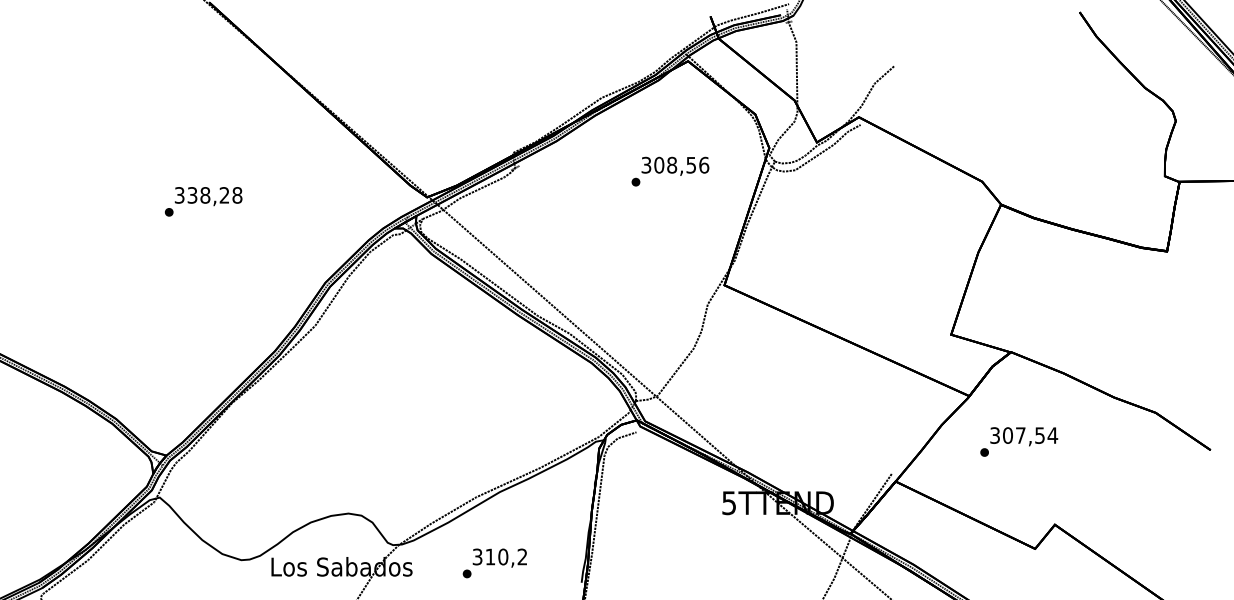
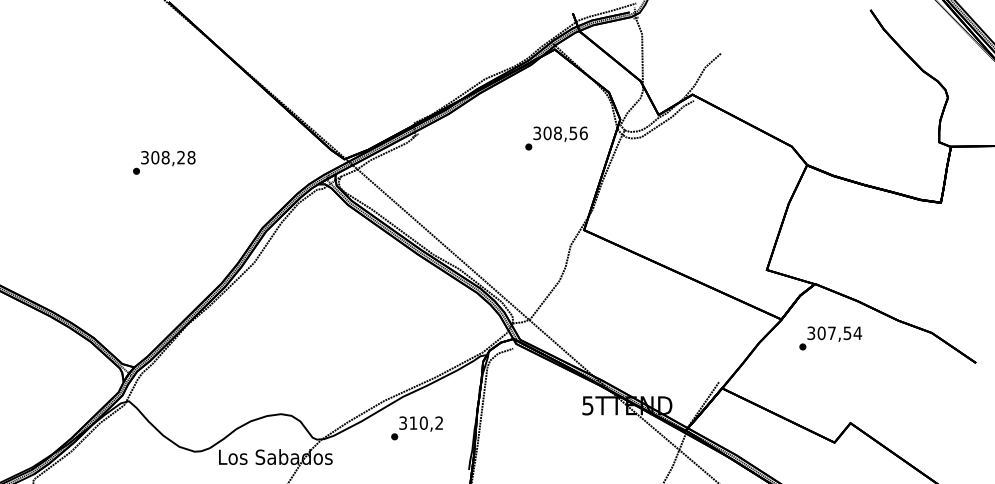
text: (670, 171) -> (556, 138), moved
text: (192, 195) -> (155, 157), 338,28 -> 308,28
text: (1018, 442) -> (830, 338), moved
text: (494, 563) -> (416, 428), moved

